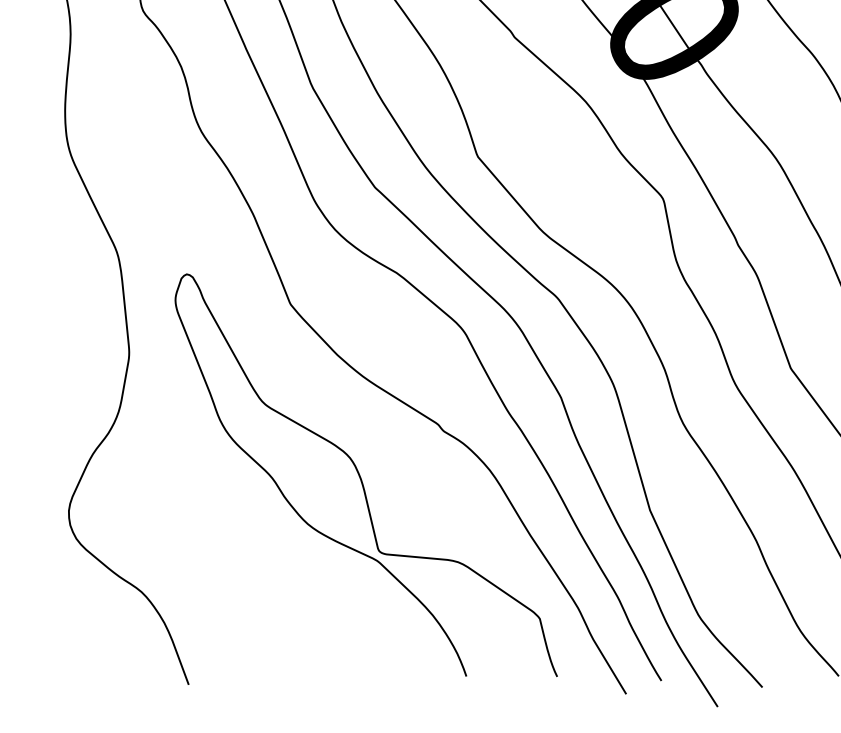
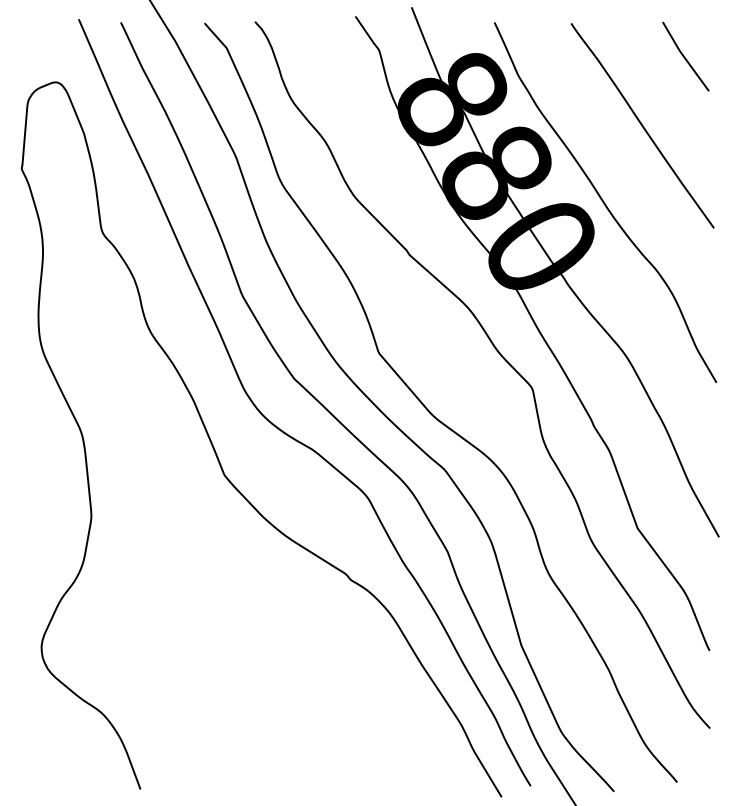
curve: (360, 475) -> (282, 616), removed

